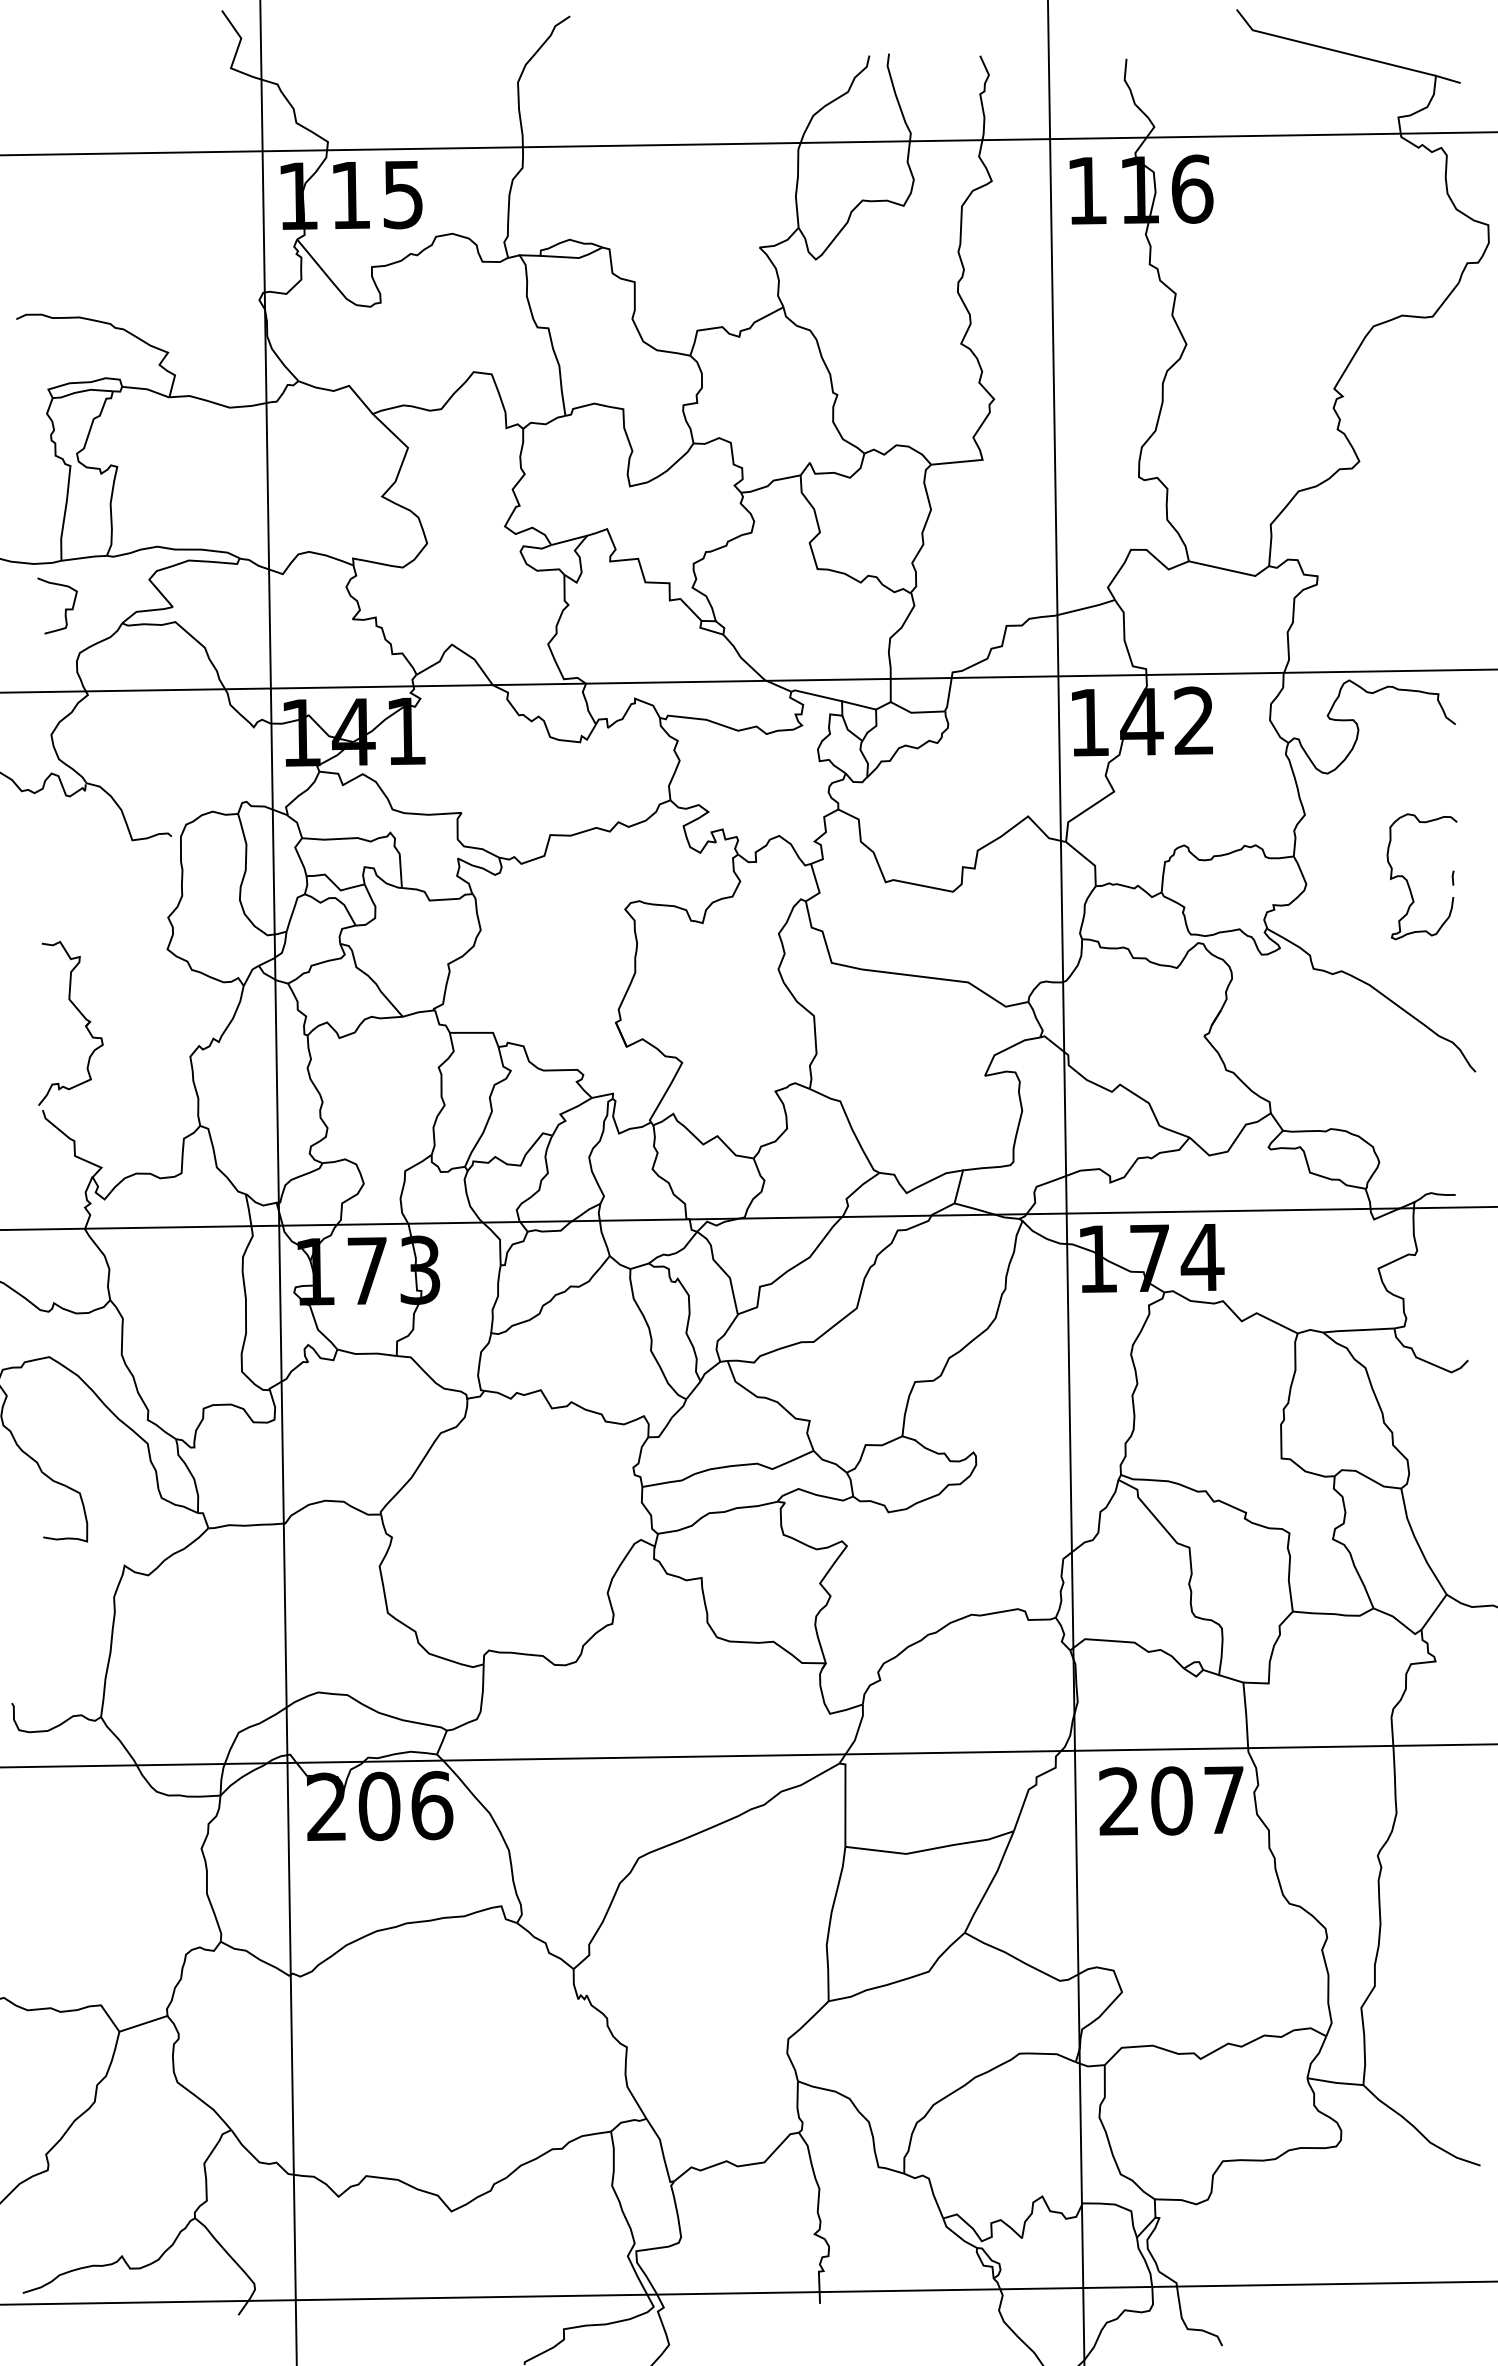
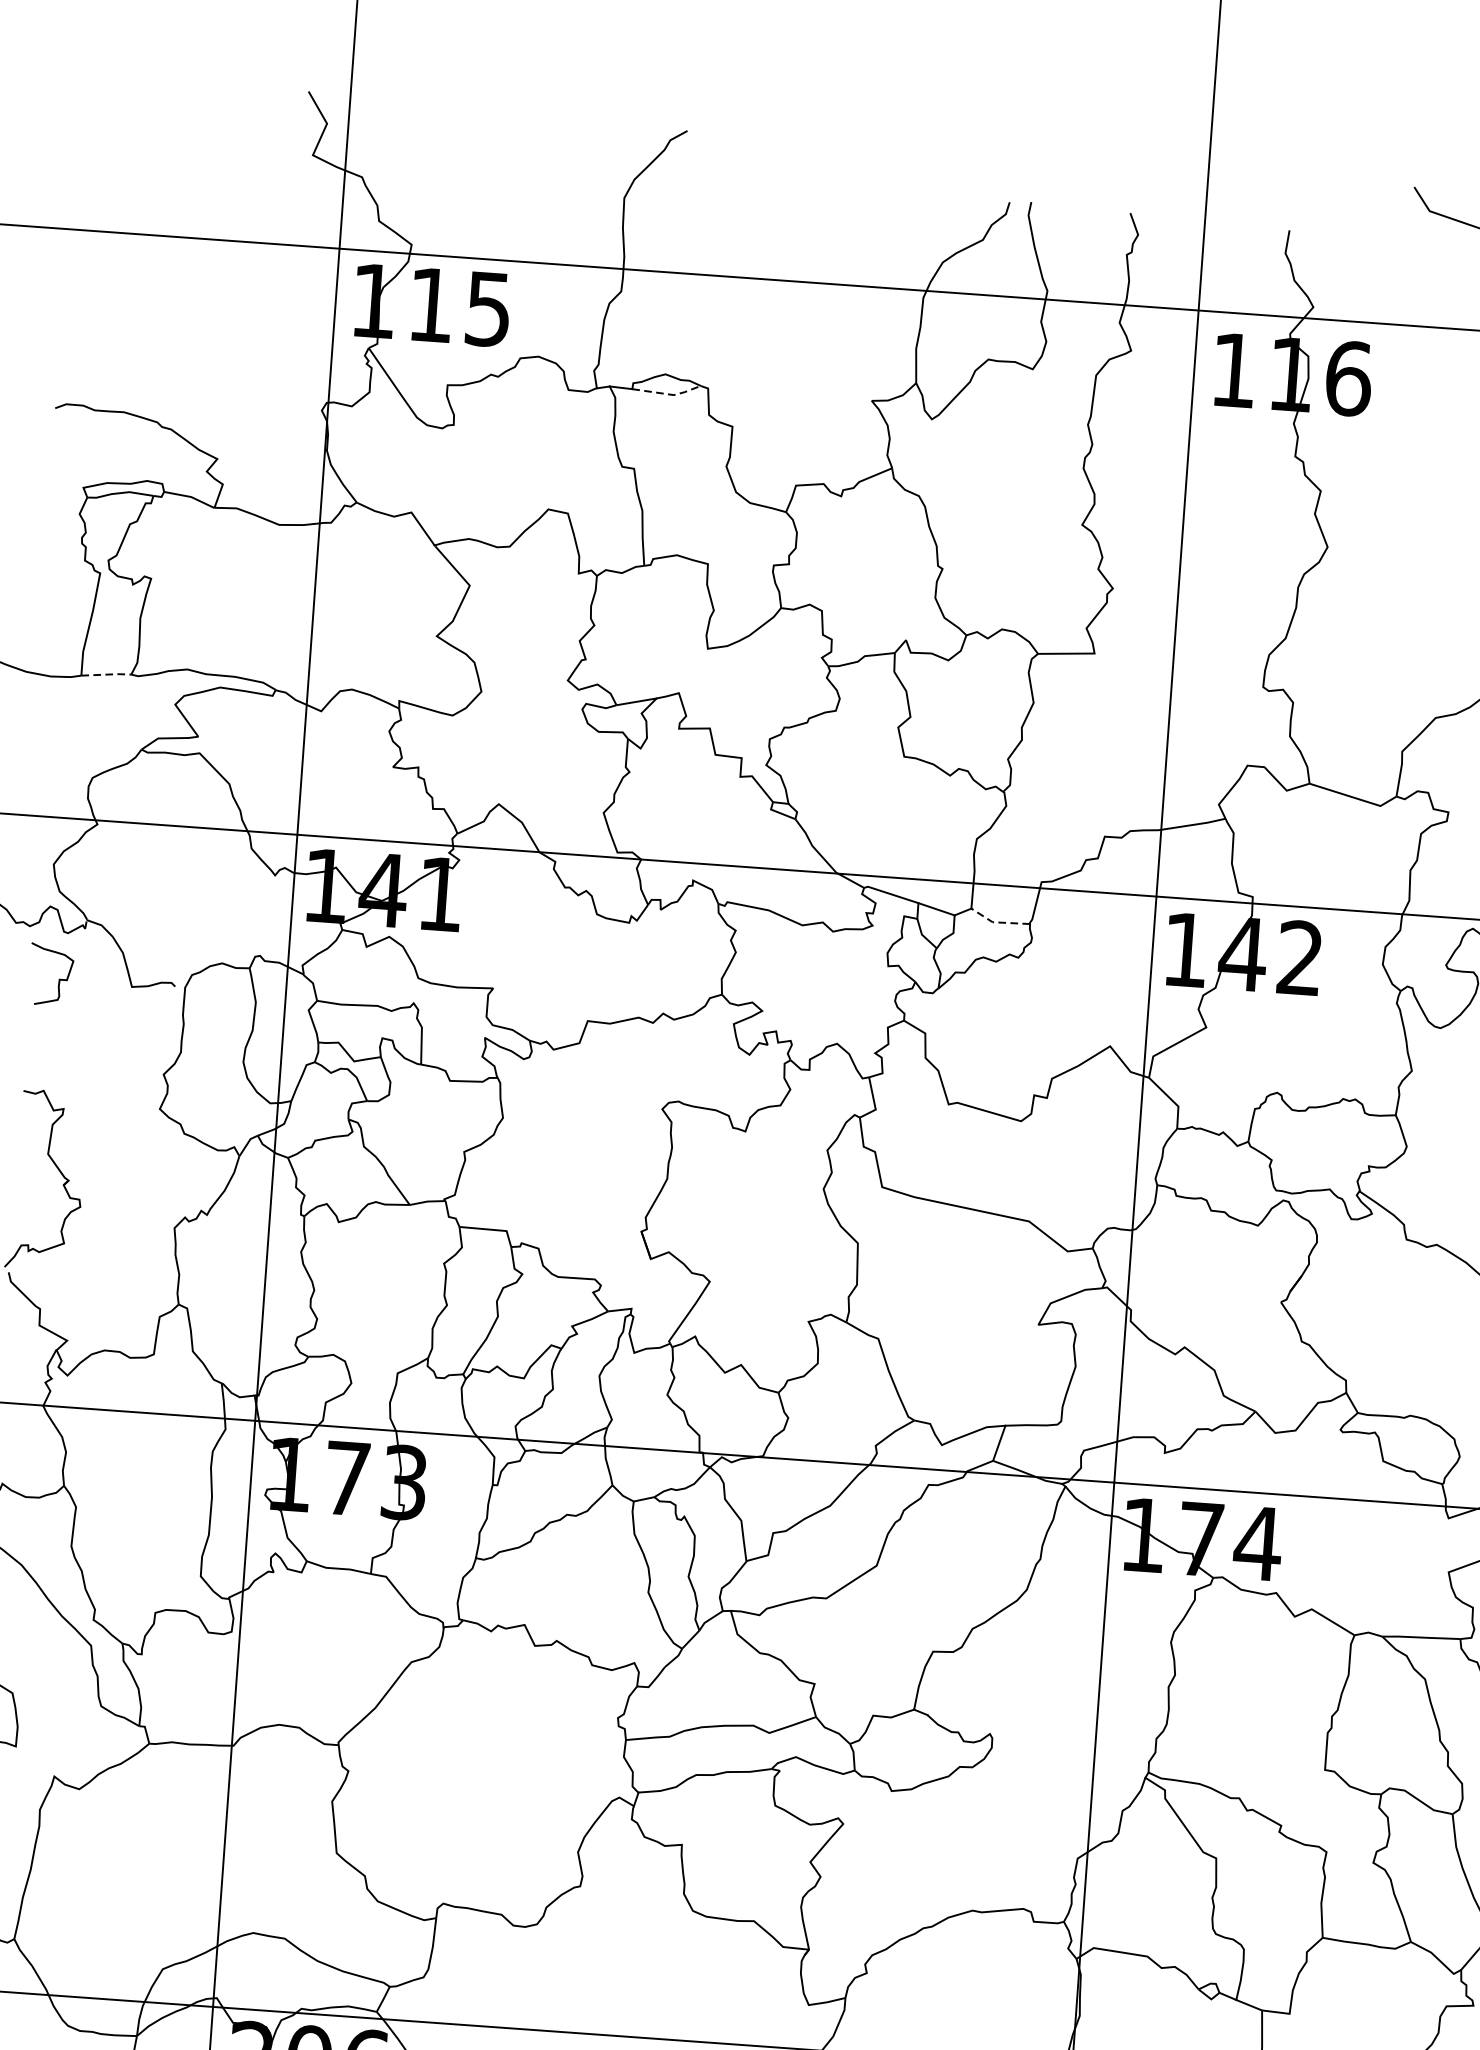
line: (574, 257) -> (669, 394), solid -> dashed
line: (84, 557) -> (106, 674), solid -> dashed
curve: (65, 608) -> (59, 978), moved
line: (916, 712) -> (998, 922), solid -> dashed

